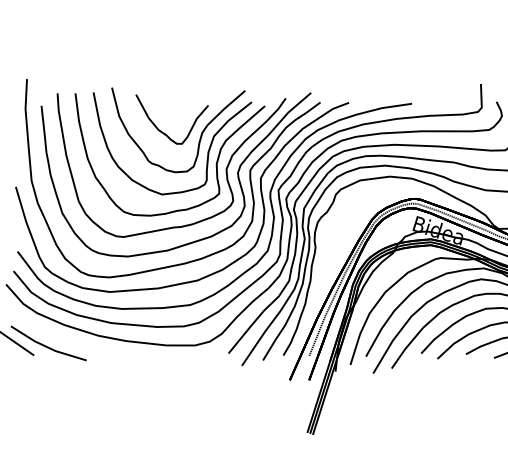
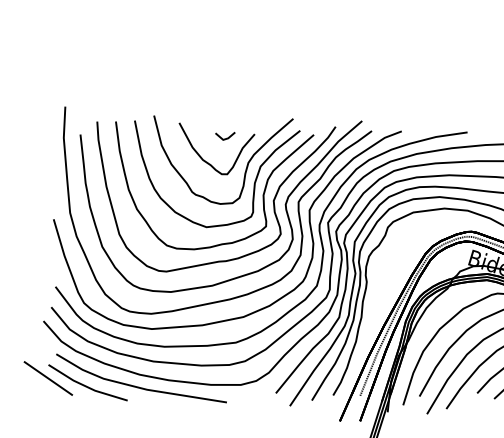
part: (179, 107) -> (224, 136), added
line: (99, 347) -> (141, 387), added

